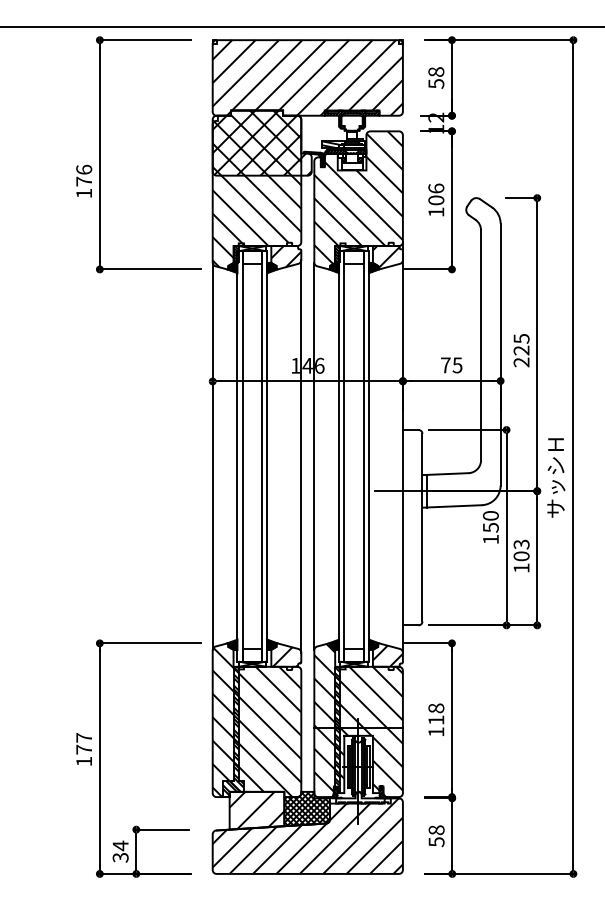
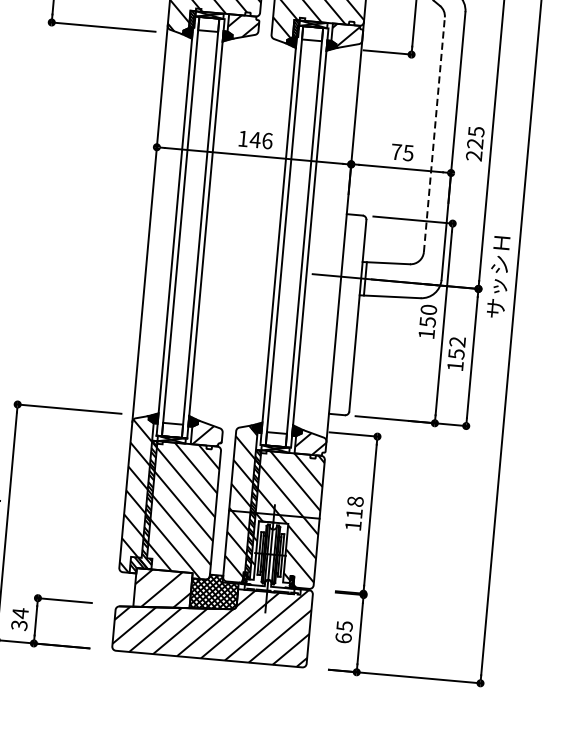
line: (481, 345) -> (434, 134), solid -> dashed
line: (301, 456) -> (240, 231), removed
line: (314, 456) -> (254, 233), removed
text: (521, 550) -> (456, 348), 103 -> 152
text: (436, 836) -> (344, 632), 58 -> 65

